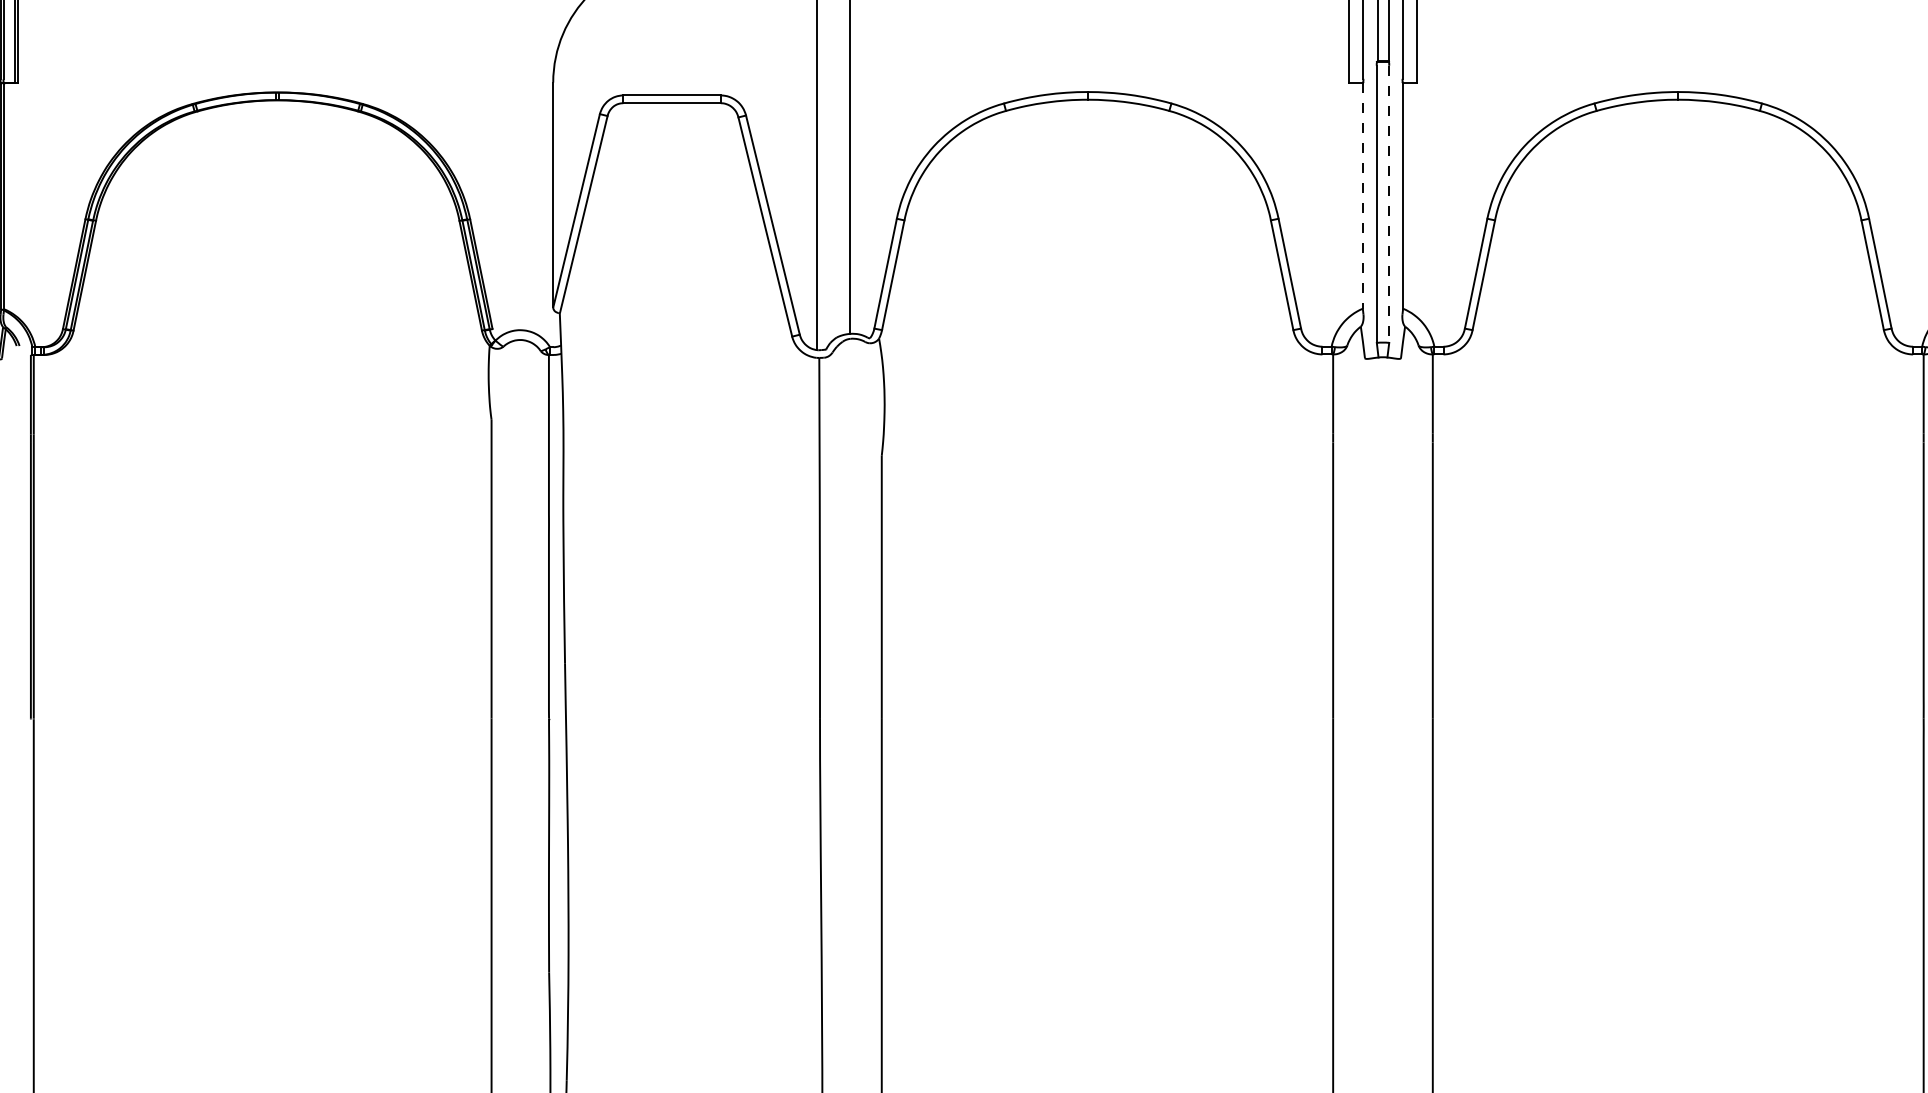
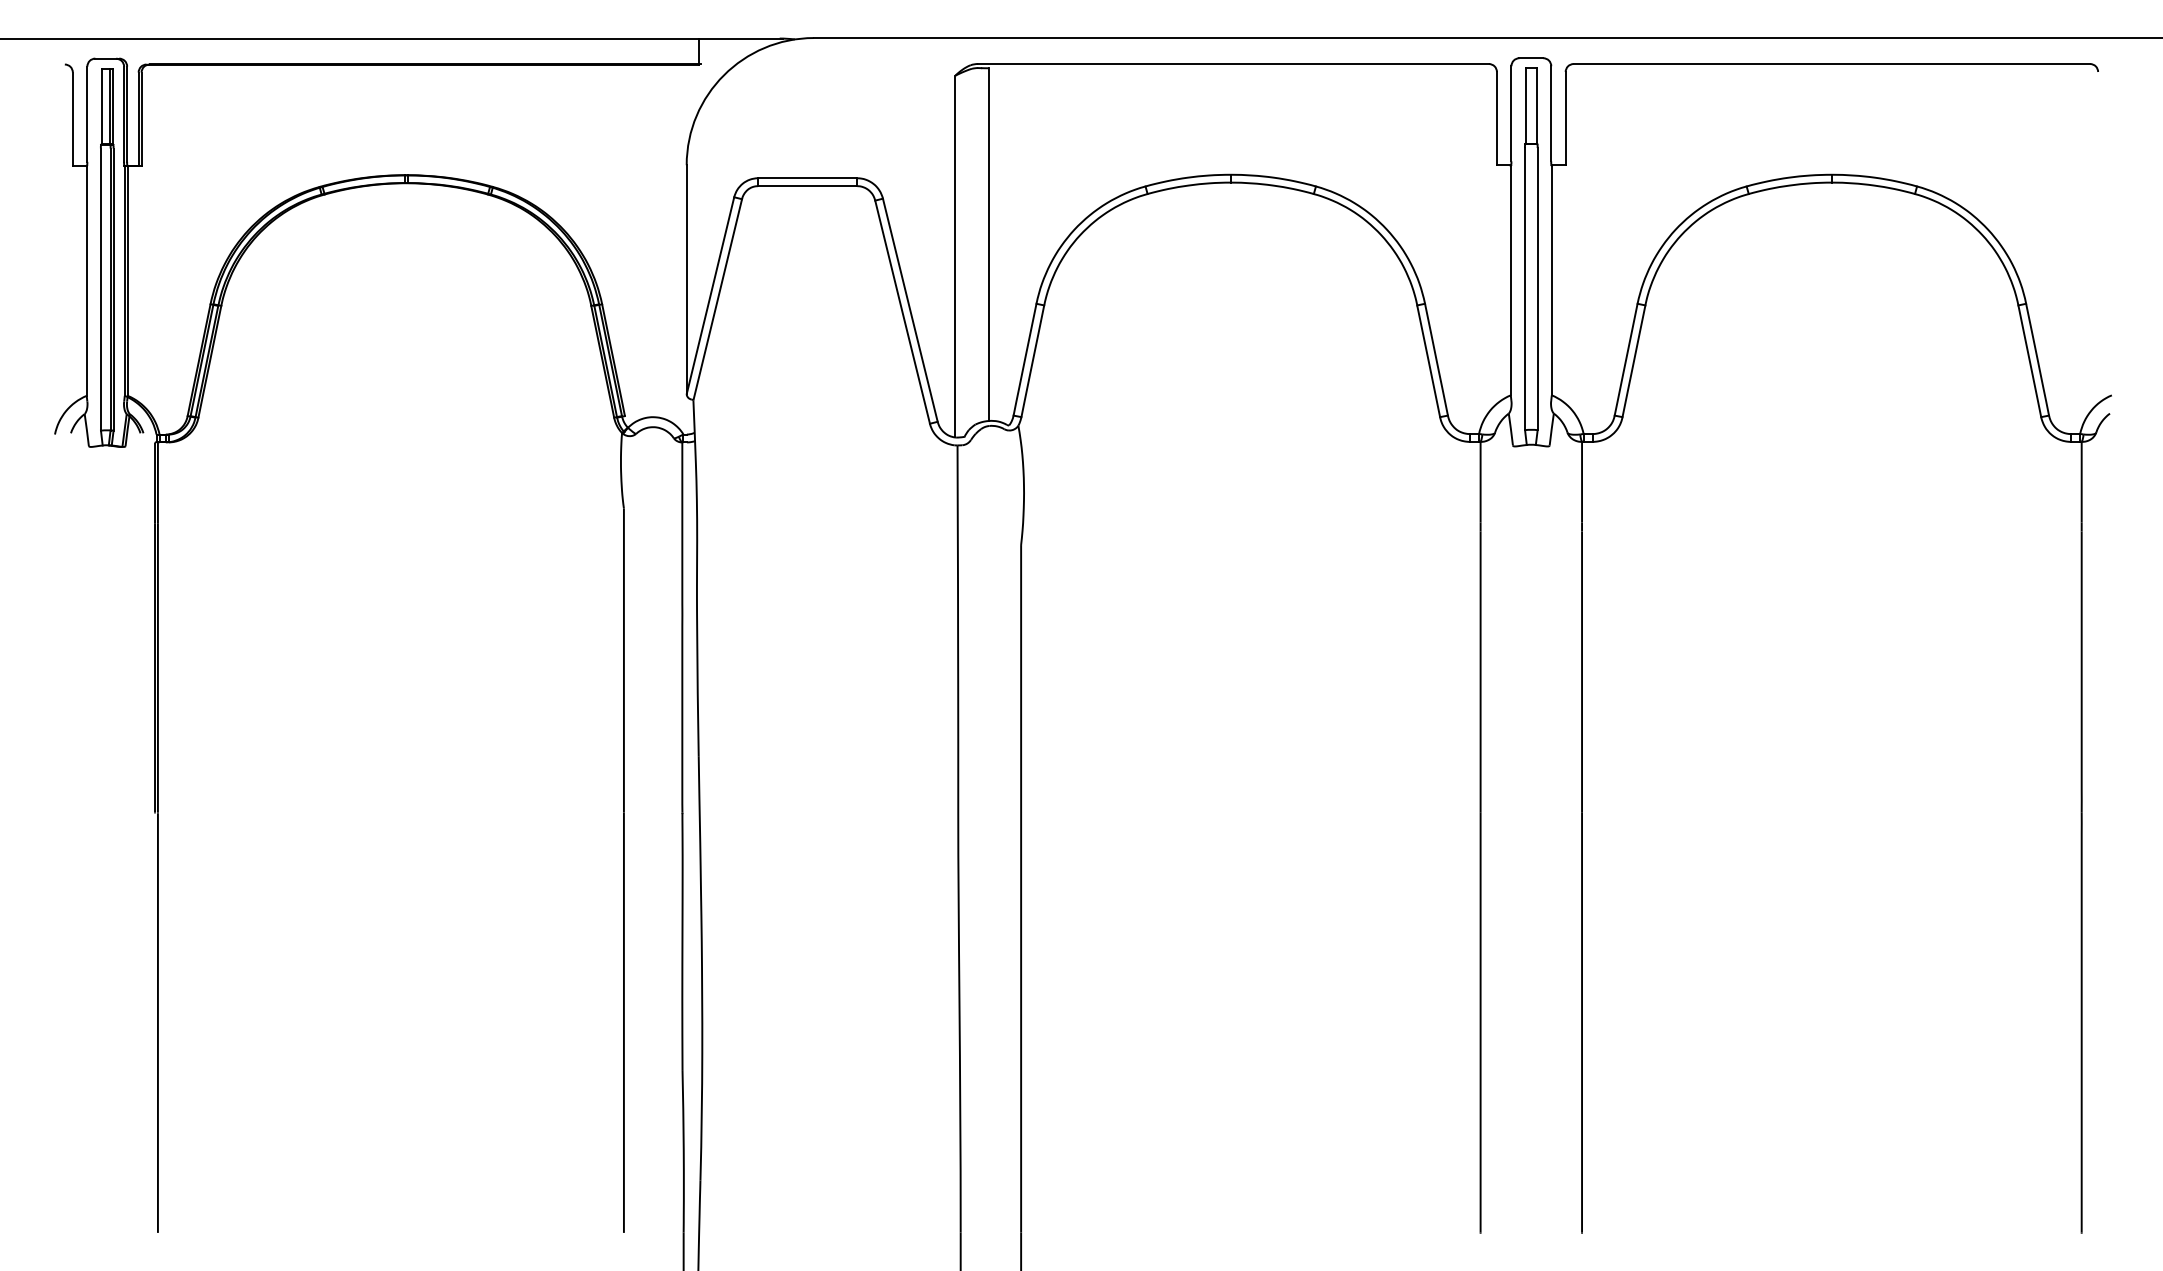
line: (1362, 195) -> (1510, 280), dashed -> solid
line: (1389, 204) -> (1537, 289), dashed -> solid

